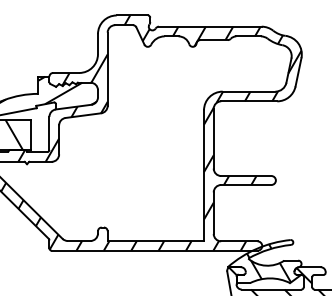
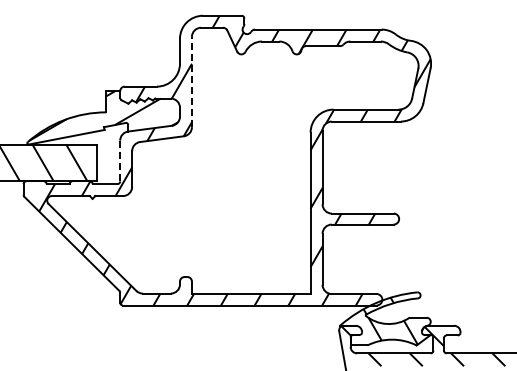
line: (107, 68) -> (191, 81), solid -> dashed
line: (49, 133) -> (120, 161), solid -> dashed

